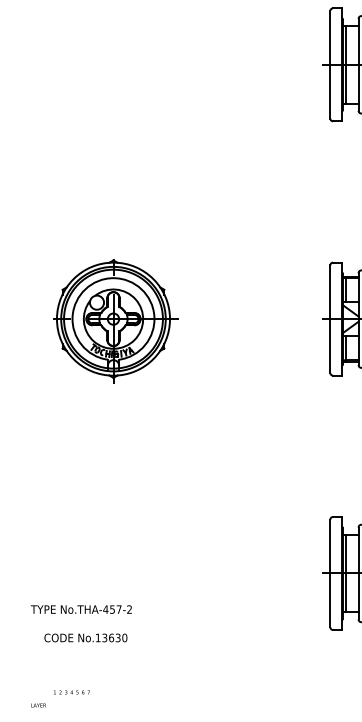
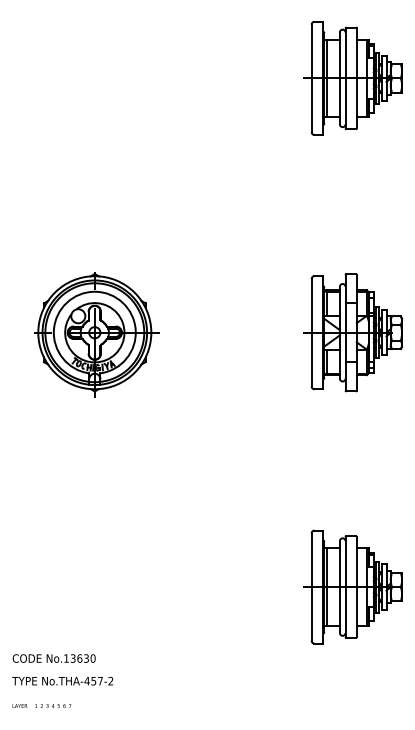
text: (81, 608) -> (62, 680), moved
text: (85, 637) -> (53, 658), moved
text: (38, 704) -> (19, 705), moved

